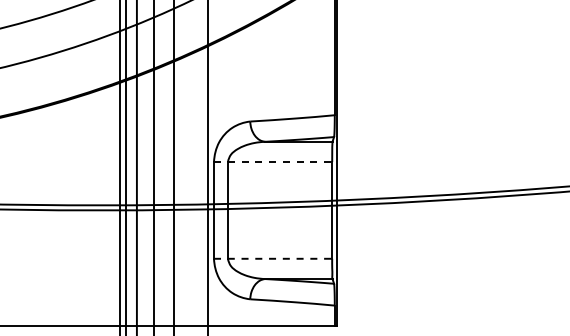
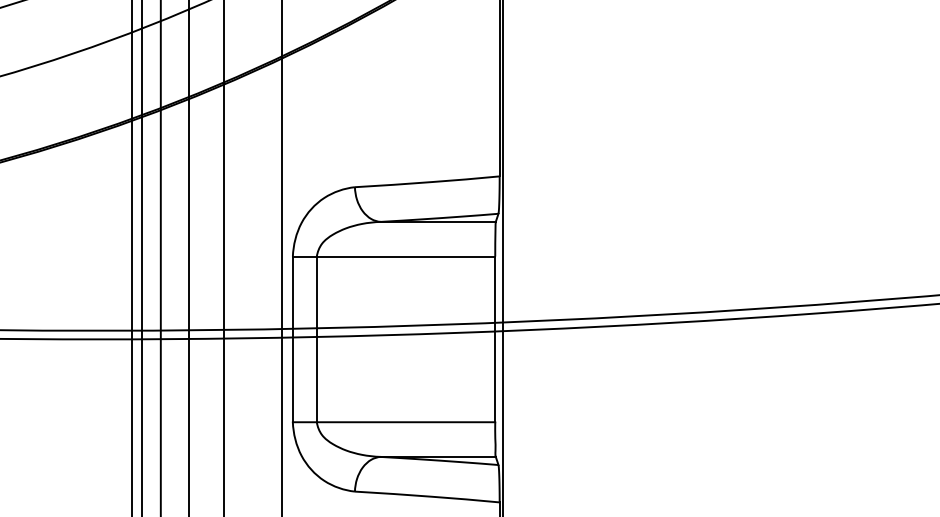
line: (273, 162) -> (394, 257), dashed -> solid
line: (273, 258) -> (394, 421), dashed -> solid

